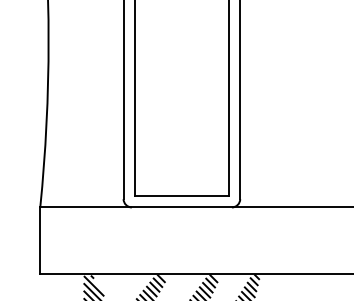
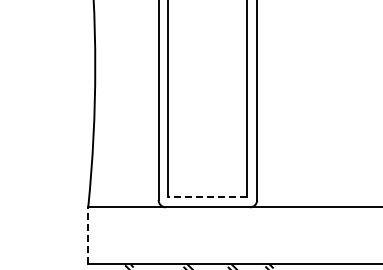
line: (181, 195) -> (207, 197), solid -> dashed
line: (40, 239) -> (88, 234), solid -> dashed

